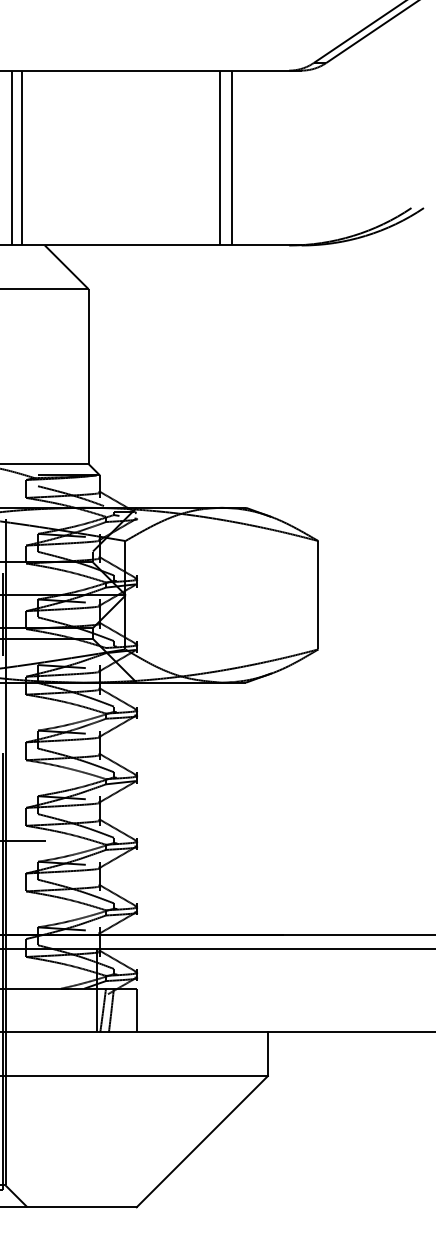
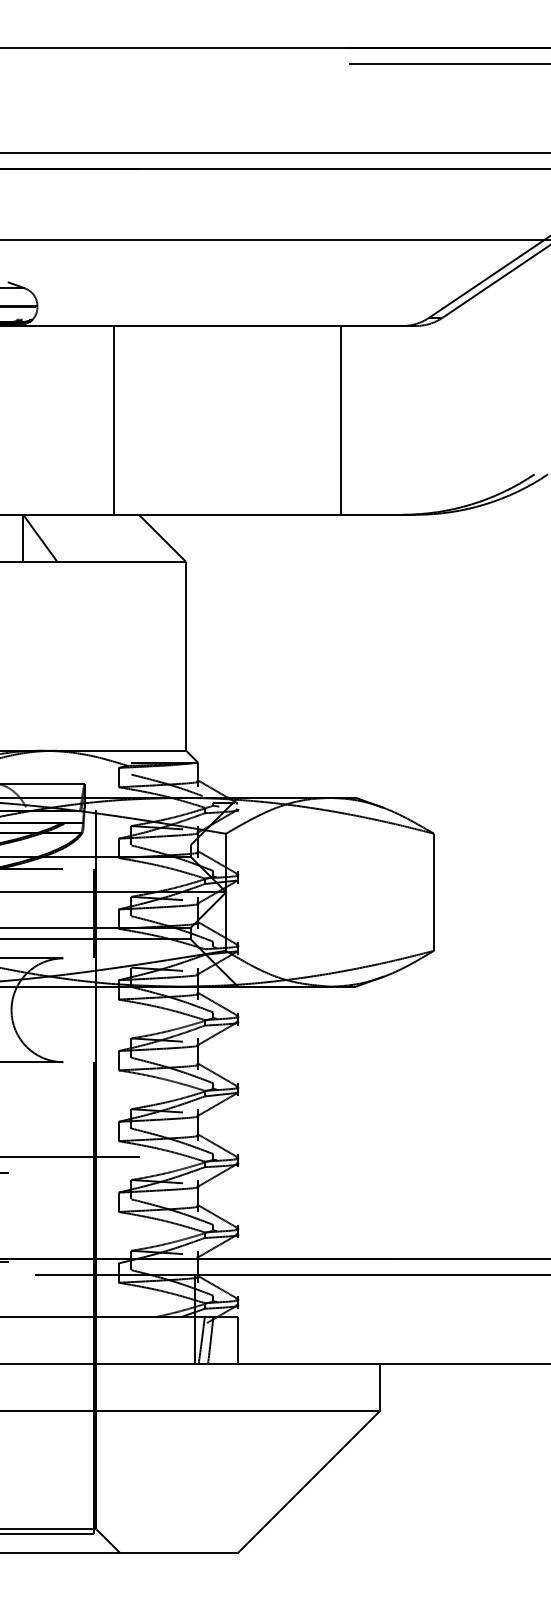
line: (12, 157) -> (103, 419), removed
line: (219, 157) -> (327, 419), removed

